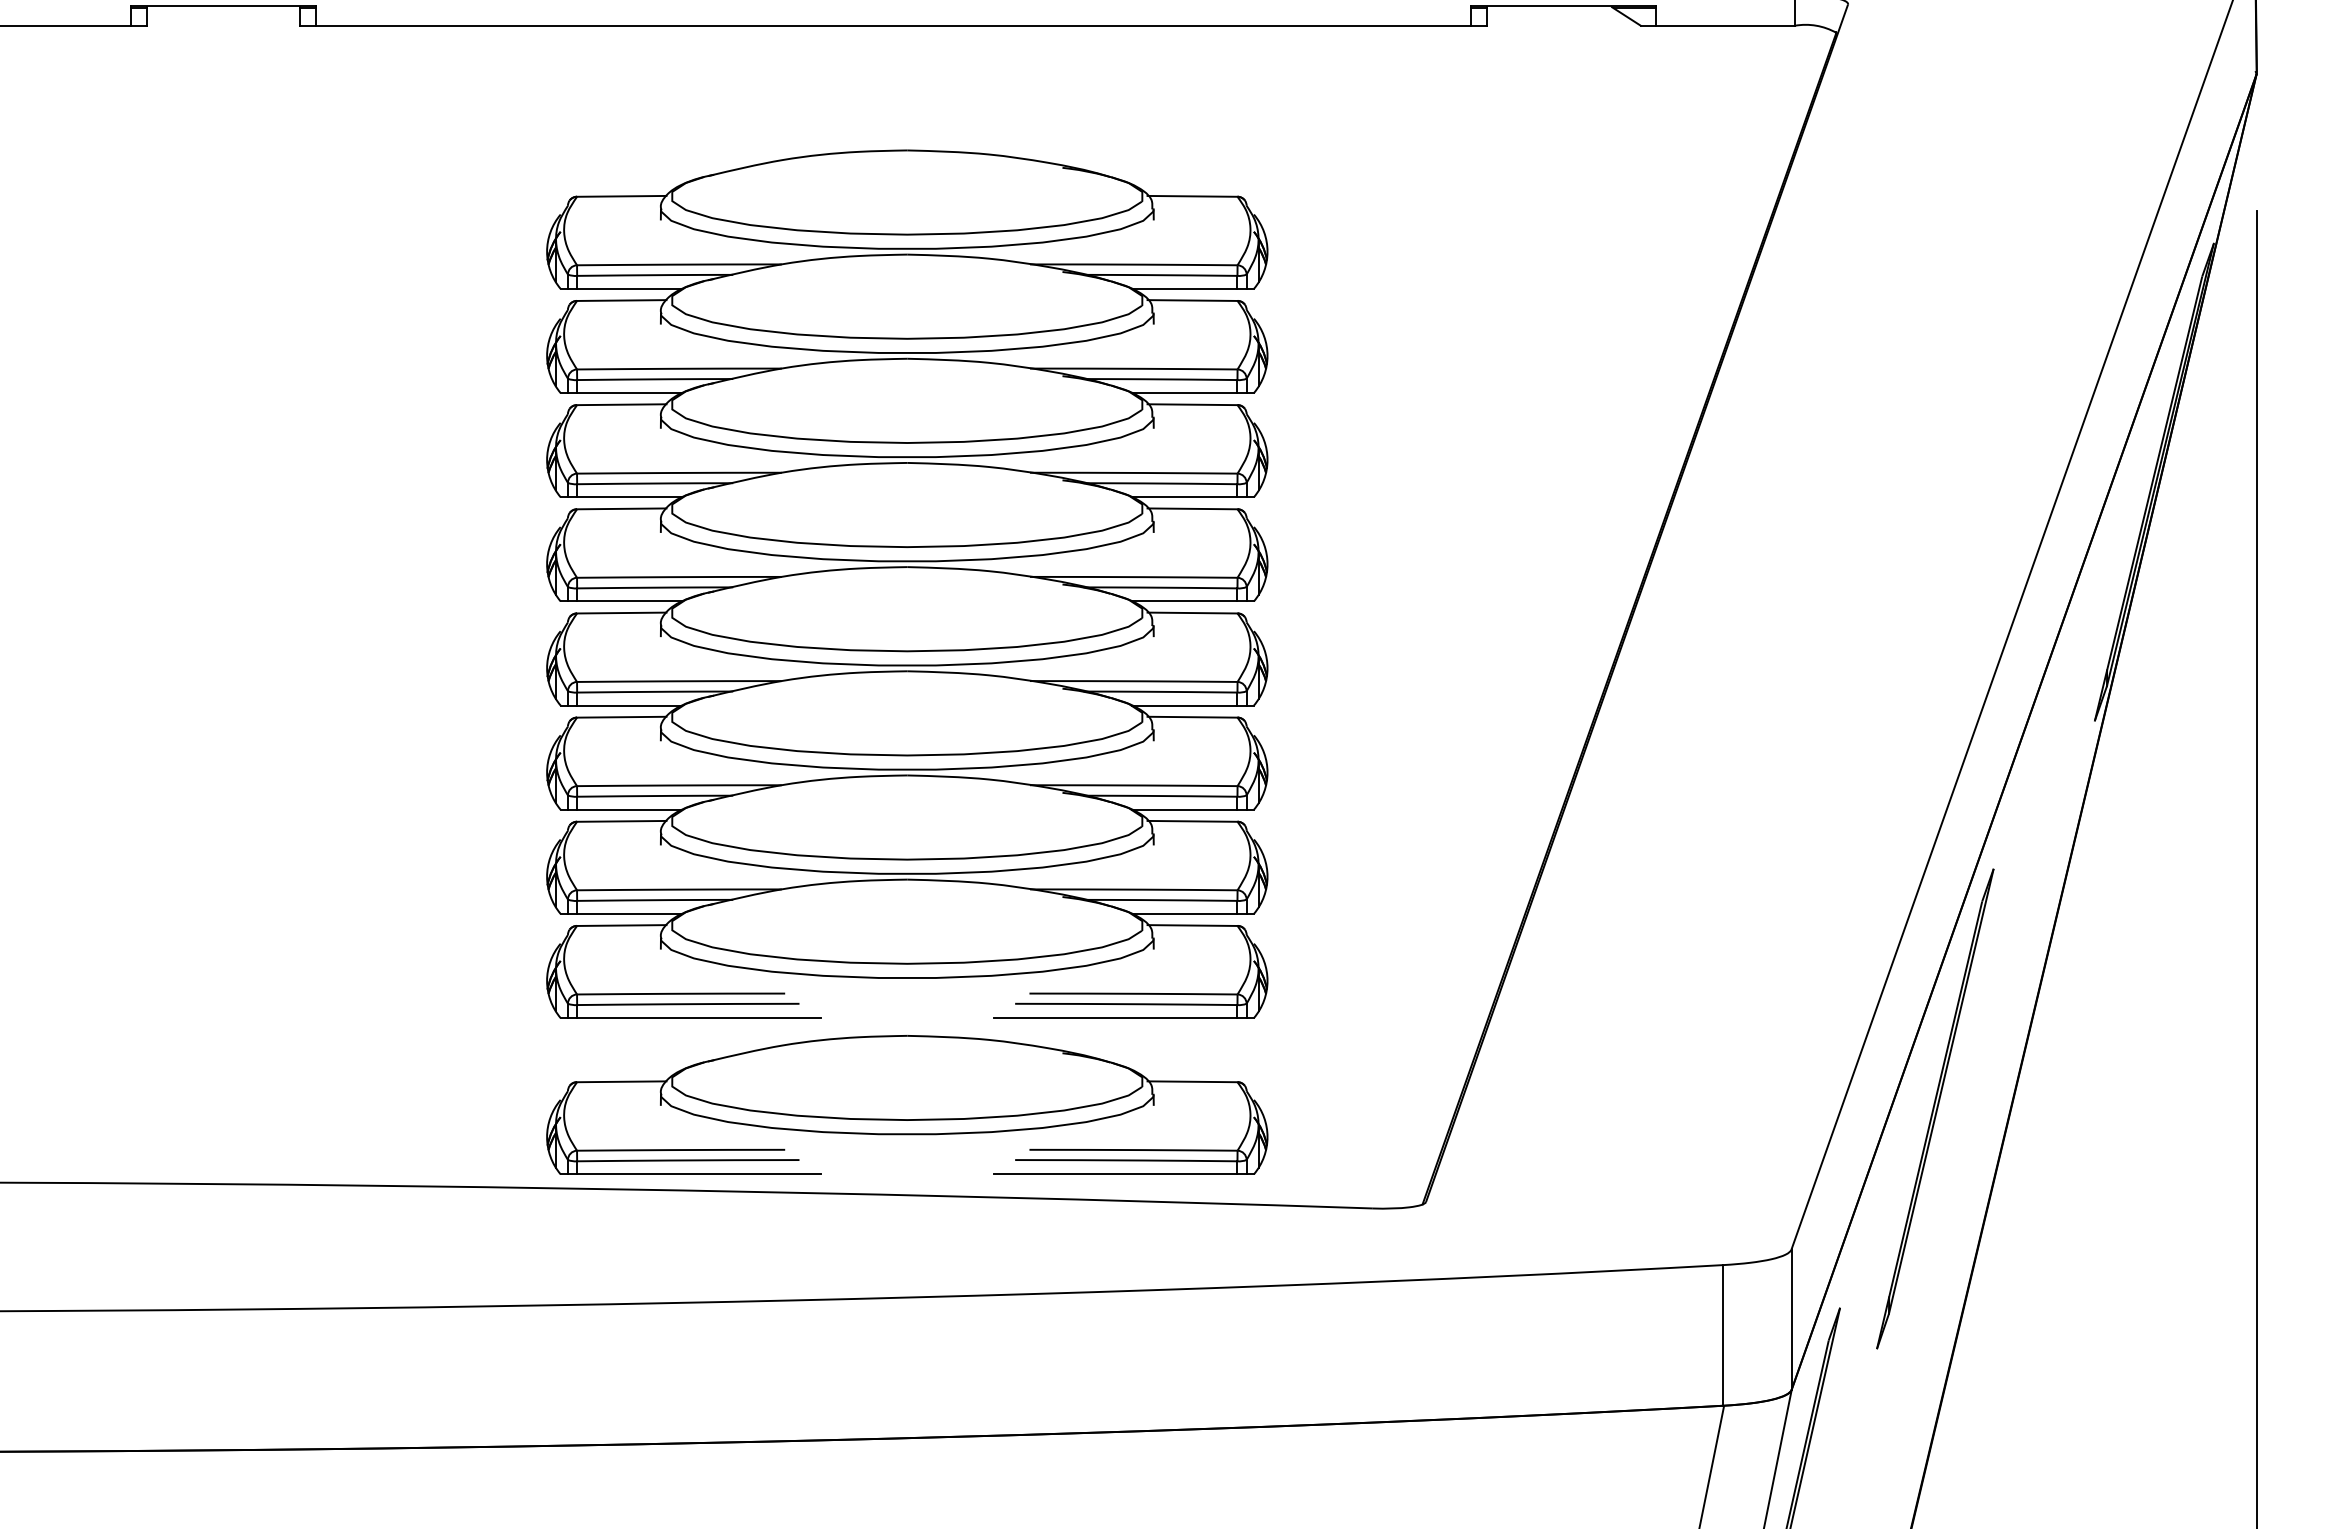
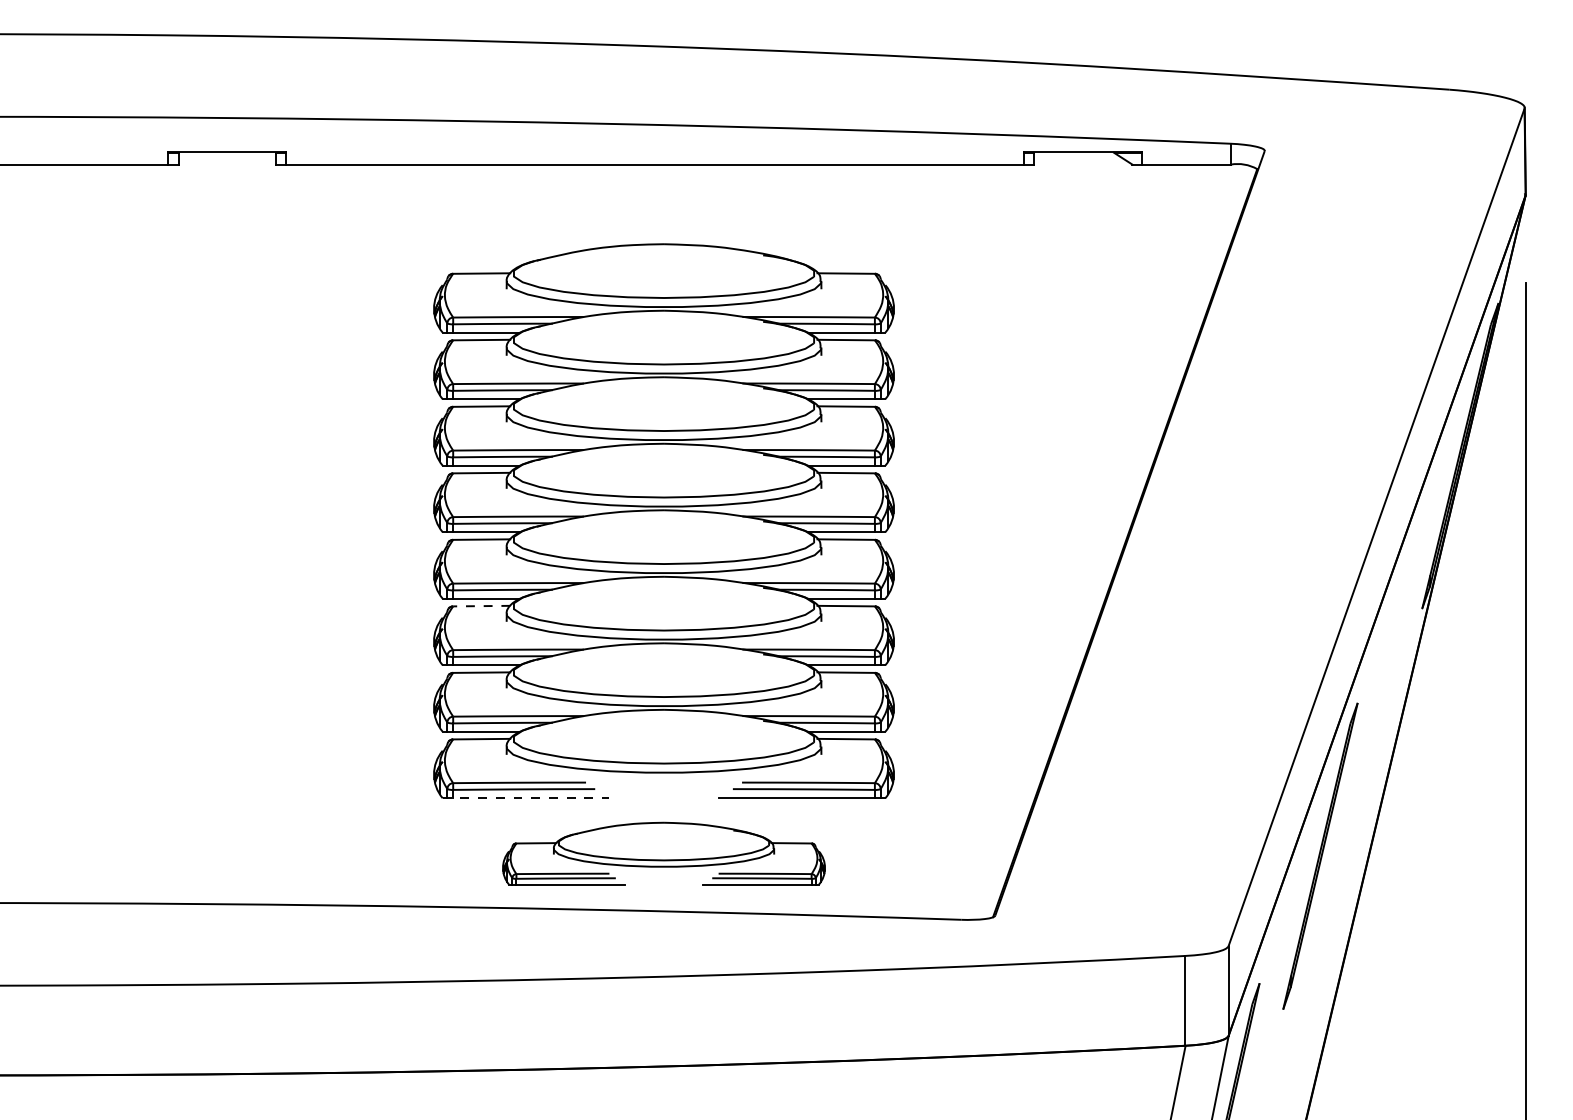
line: (621, 717) -> (481, 606), solid -> dashed
line: (690, 1018) -> (525, 798), solid -> dashed
part: (906, 1104) -> (663, 853), size x0.7

